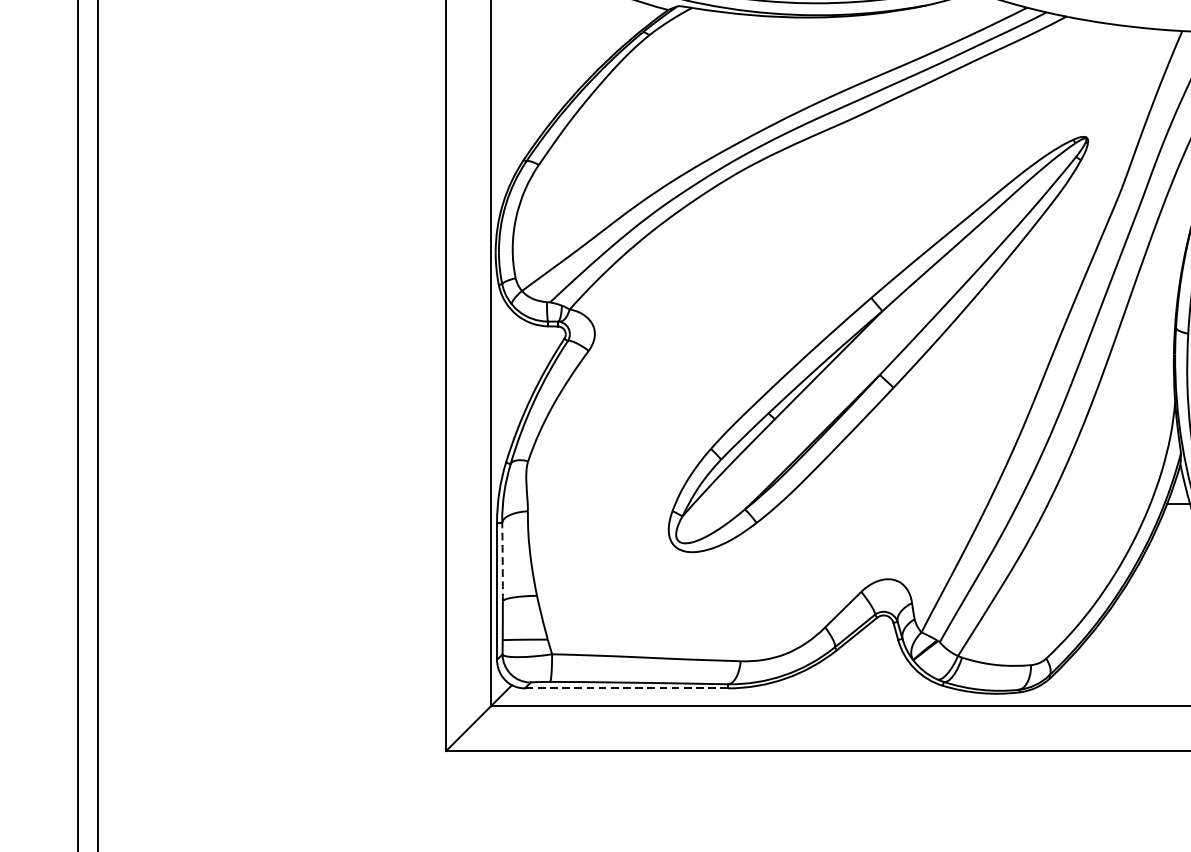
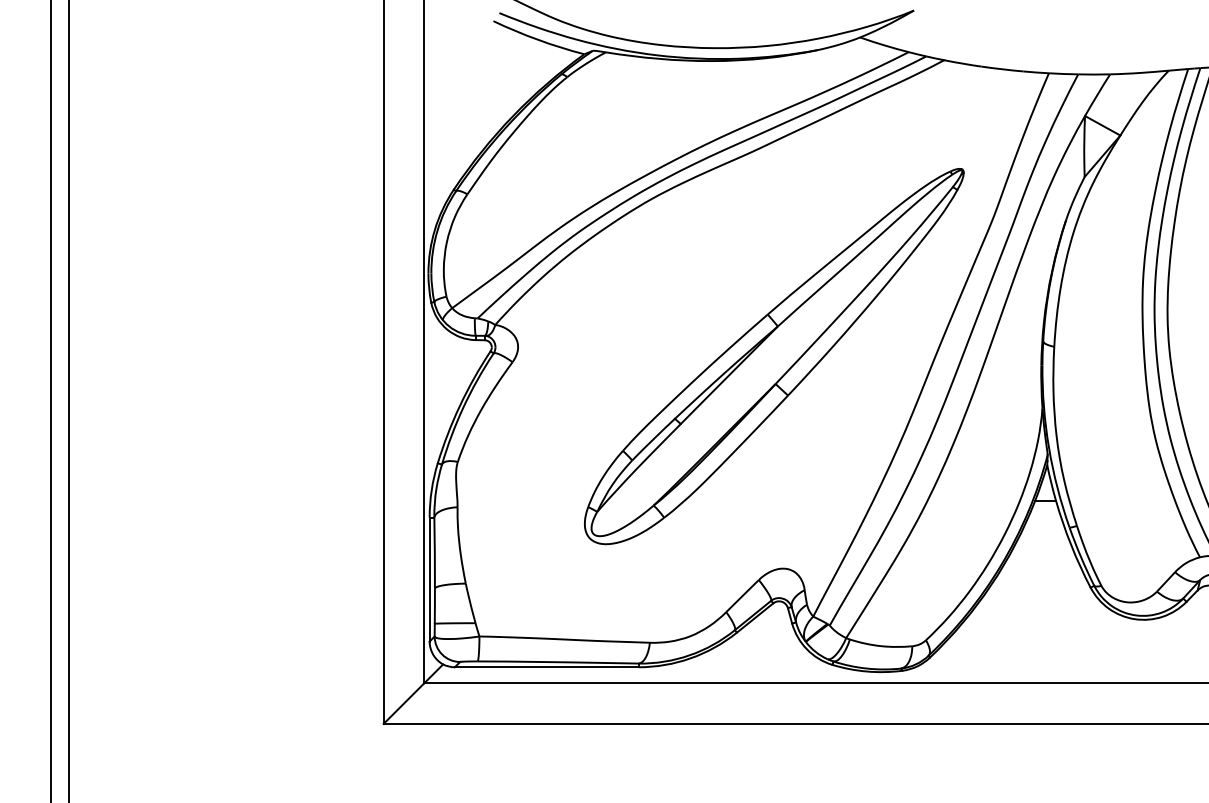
arc: (502, 562) -> (434, 553), dashed -> solid
line: (626, 688) -> (546, 667), dashed -> solid

